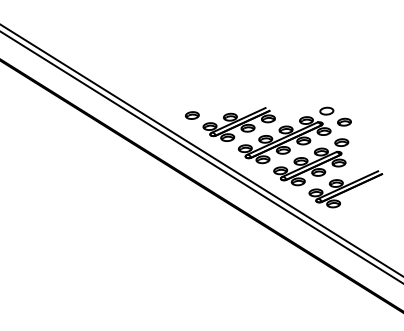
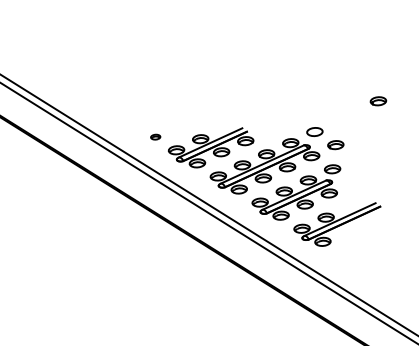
part: (380, 84) -> (378, 100), added
part: (192, 115) -> (155, 137), size x0.6

